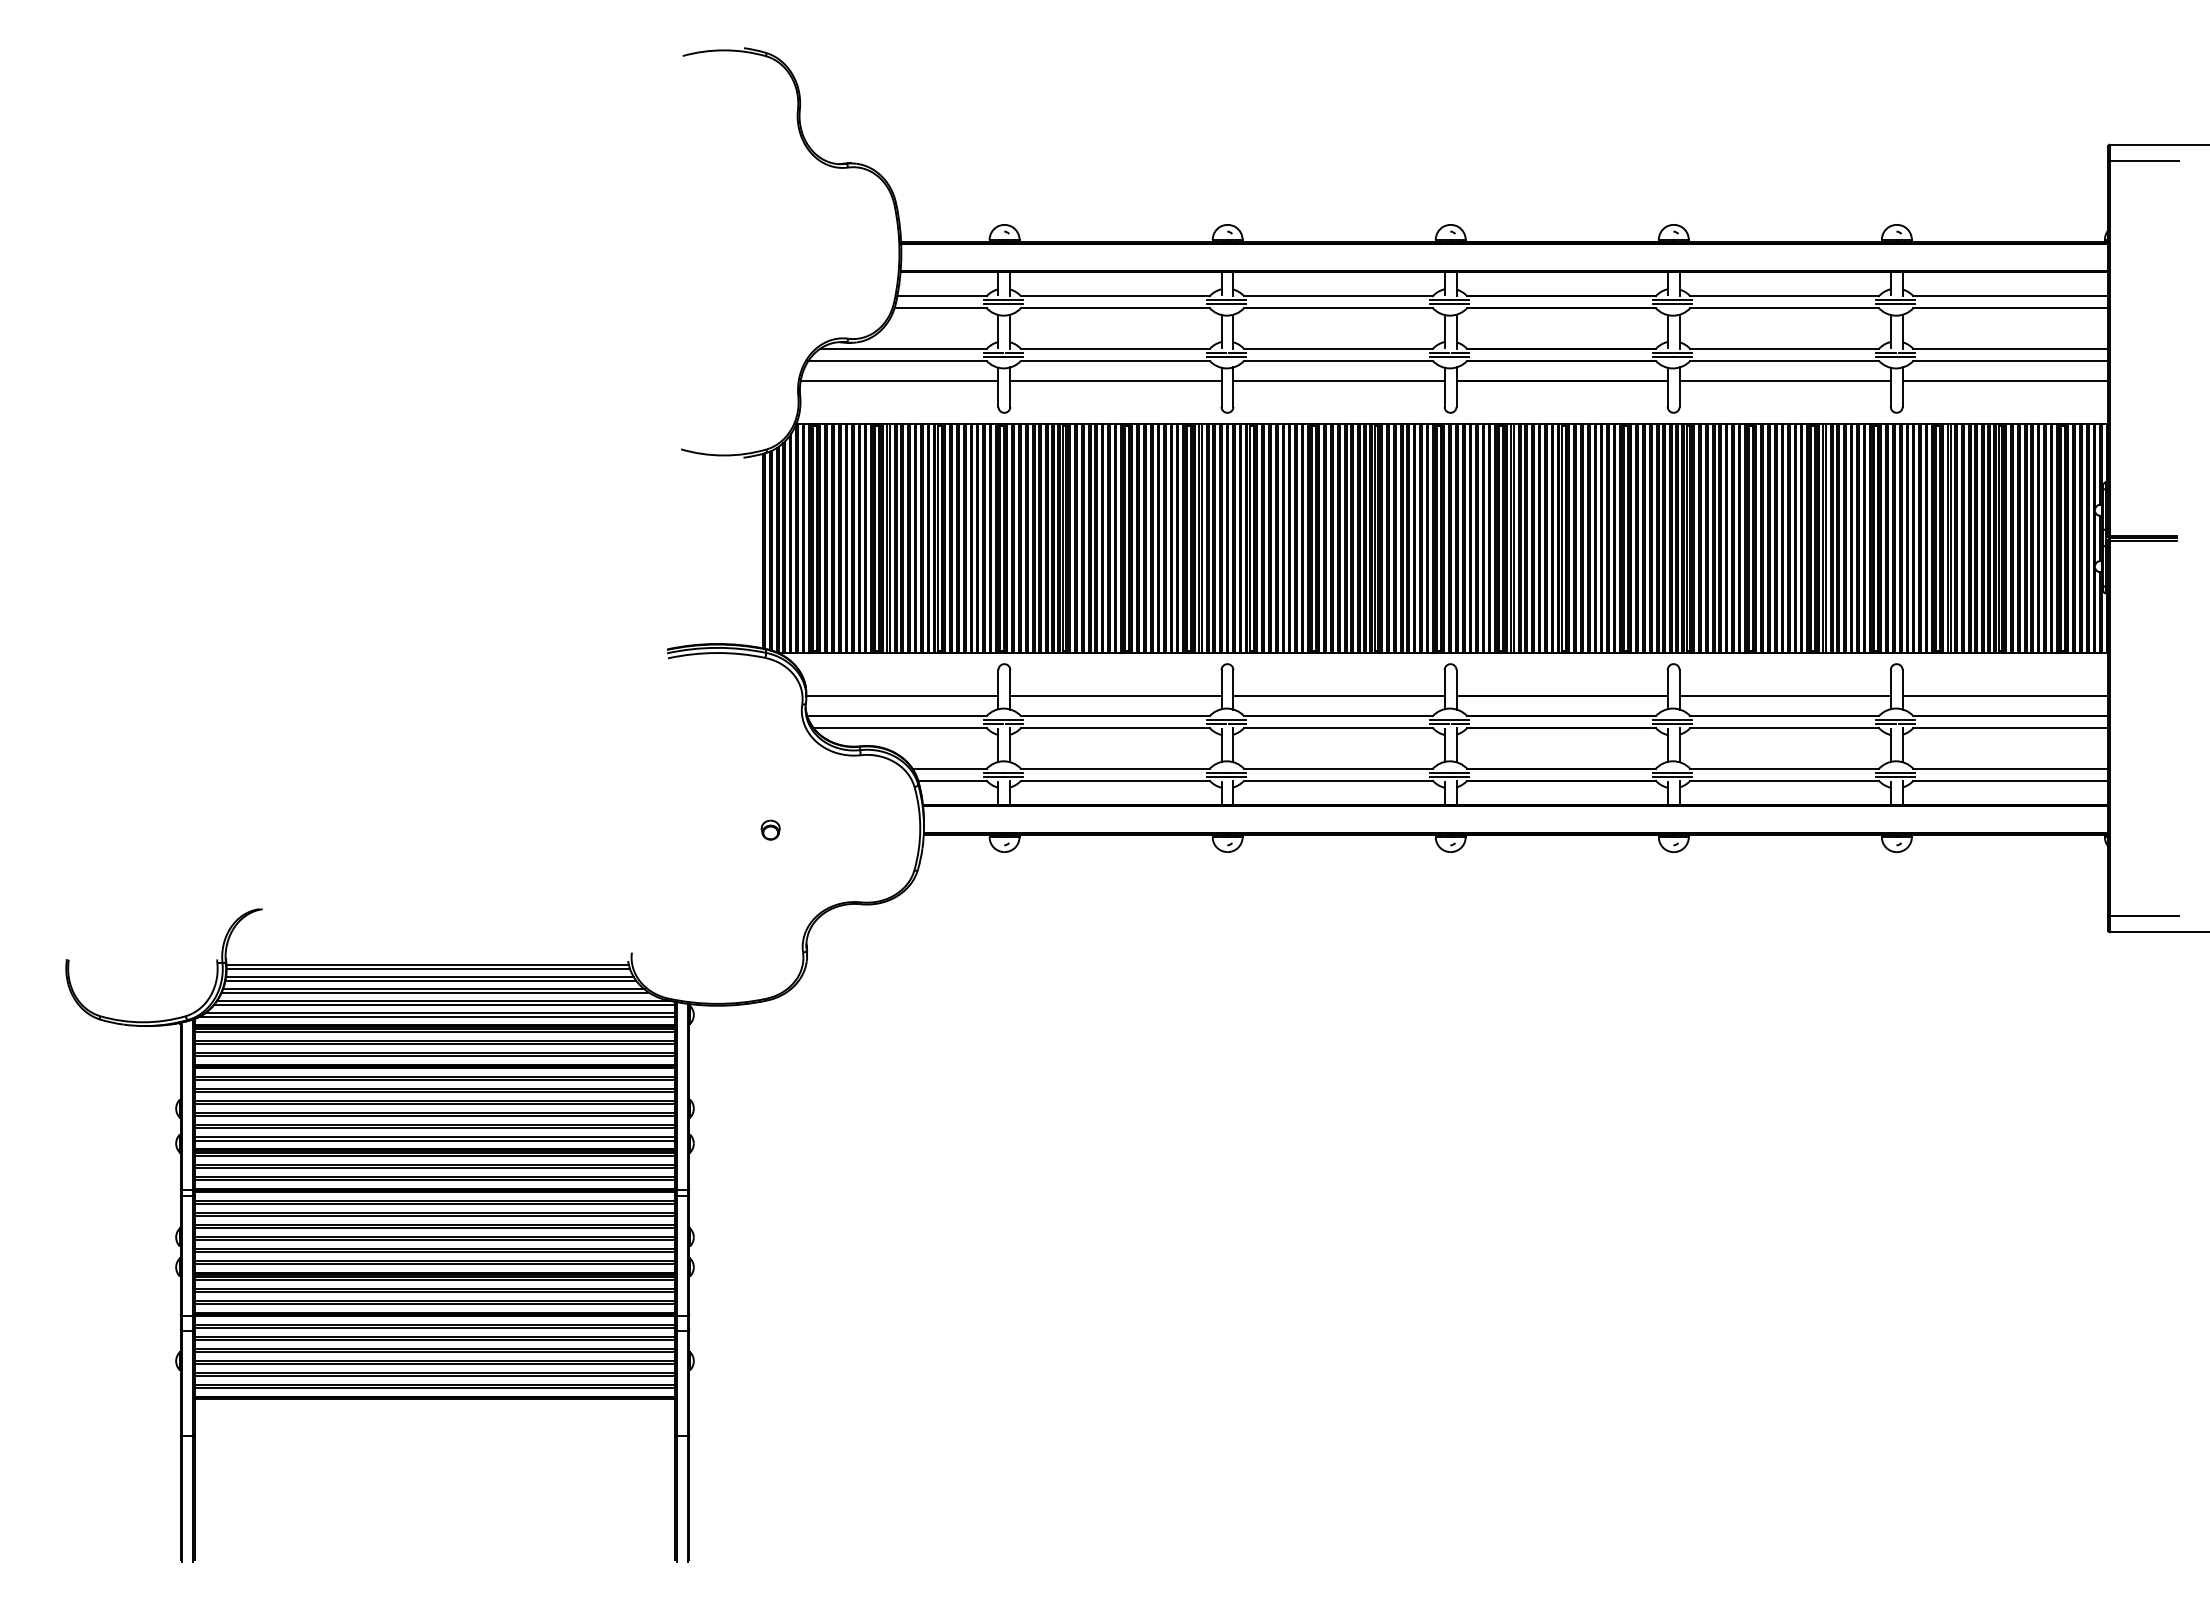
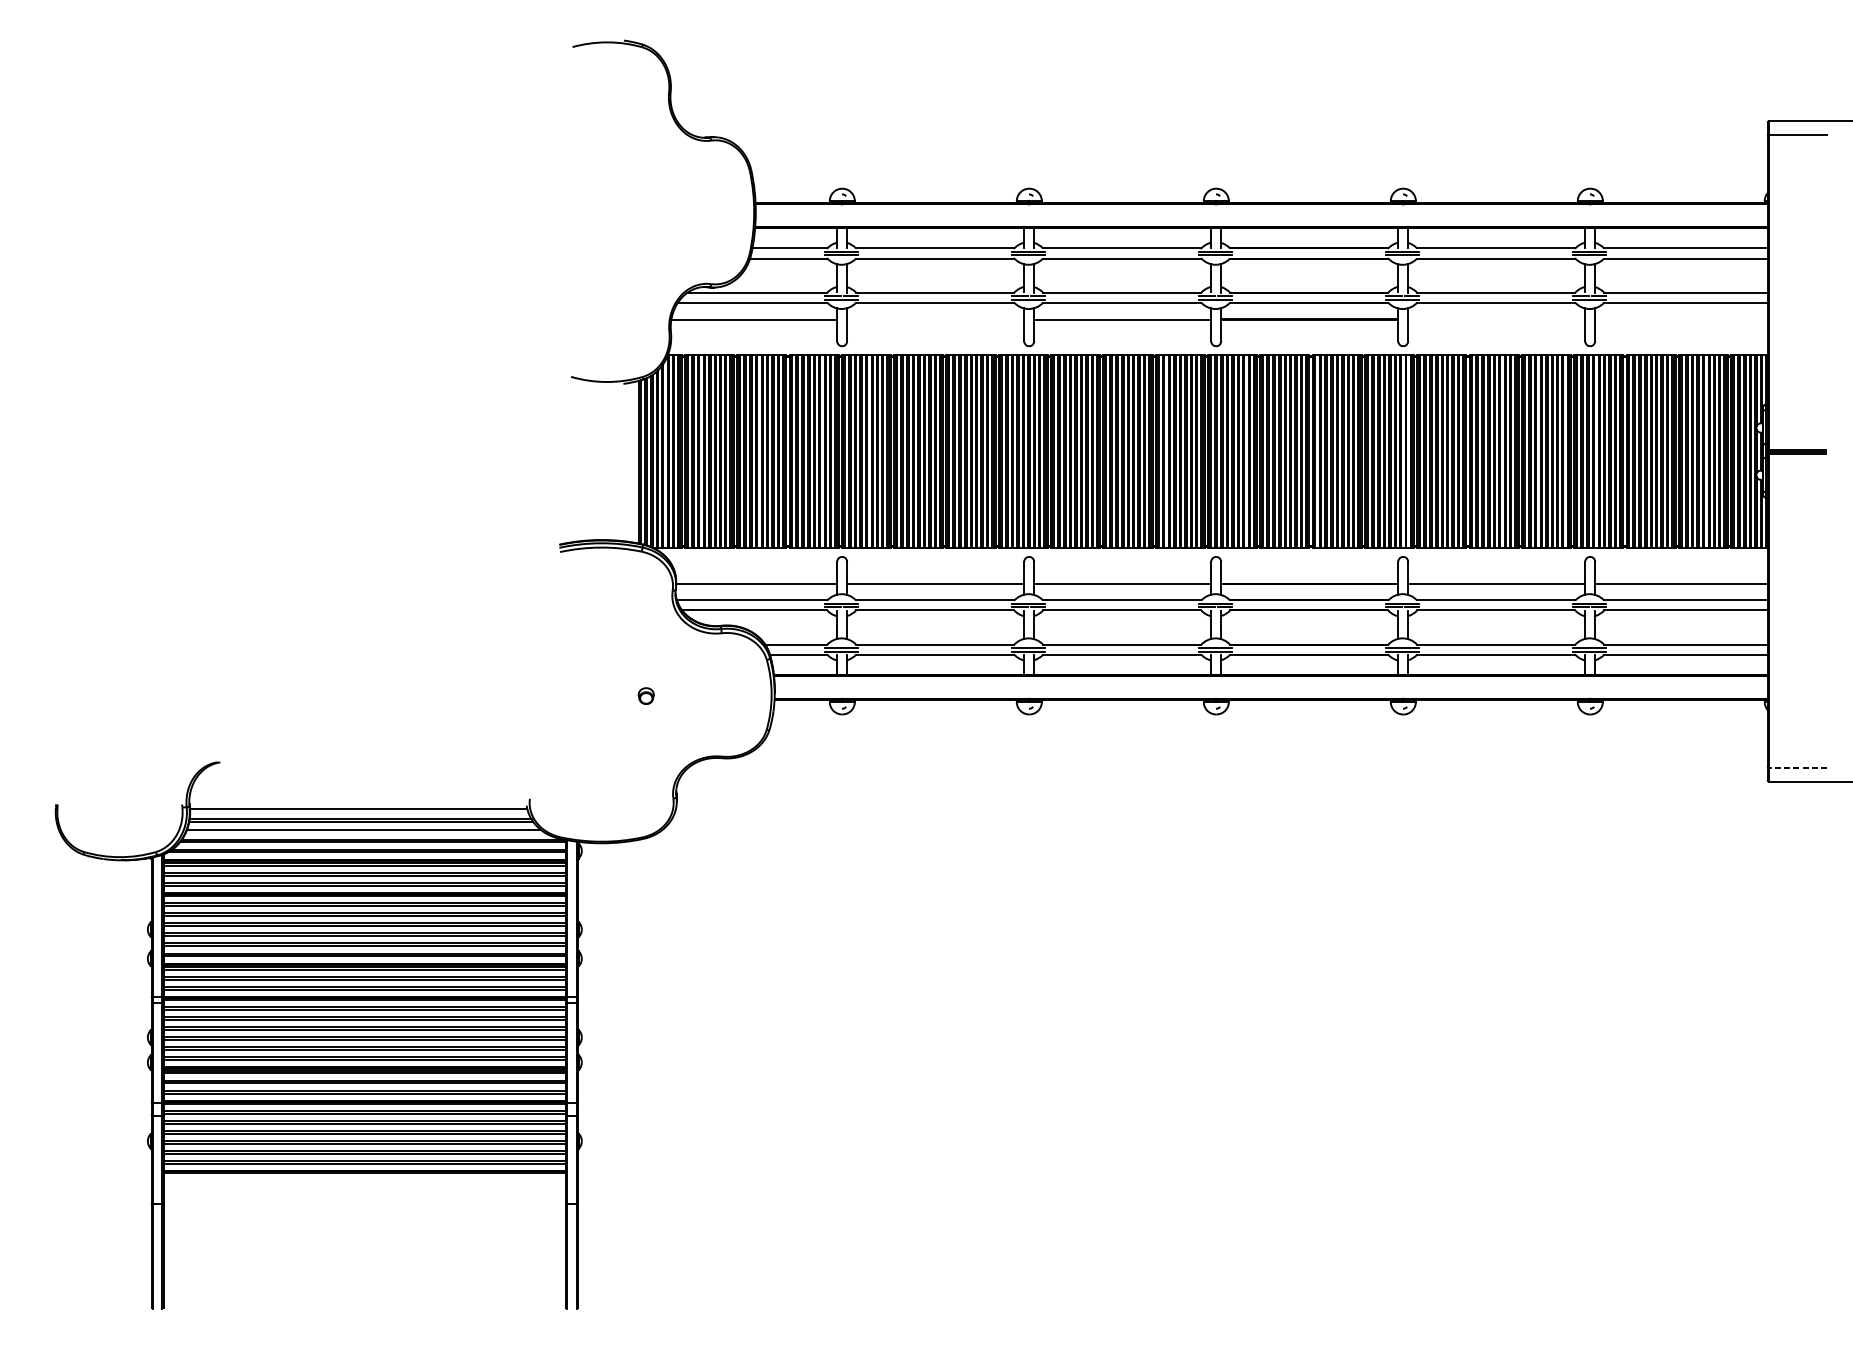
line: (1115, 380) -> (935, 319), removed
line: (1784, 380) -> (1496, 319), removed
line: (2005, 380) -> (1681, 319), removed
line: (2144, 915) -> (1797, 767), solid -> dashed
line: (427, 968) -> (358, 812), removed
line: (434, 992) -> (364, 832), removed

